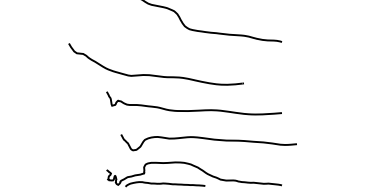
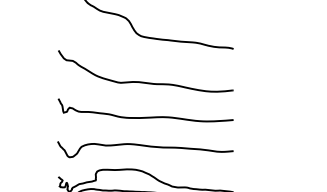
part: (154, 74) -> (144, 81), moved
curve: (208, 139) -> (145, 146), moved

